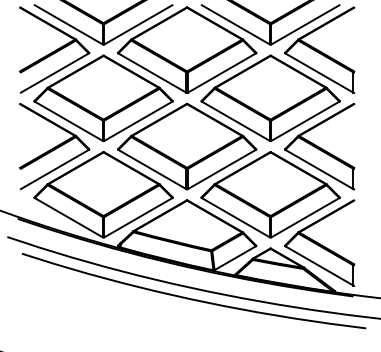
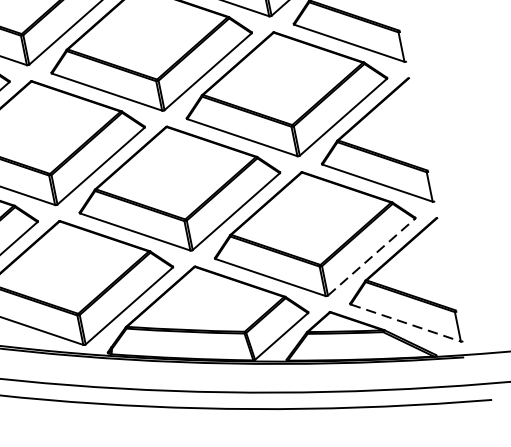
line: (305, 217) -> (371, 256), solid -> dashed
line: (319, 266) -> (406, 323), solid -> dashed

